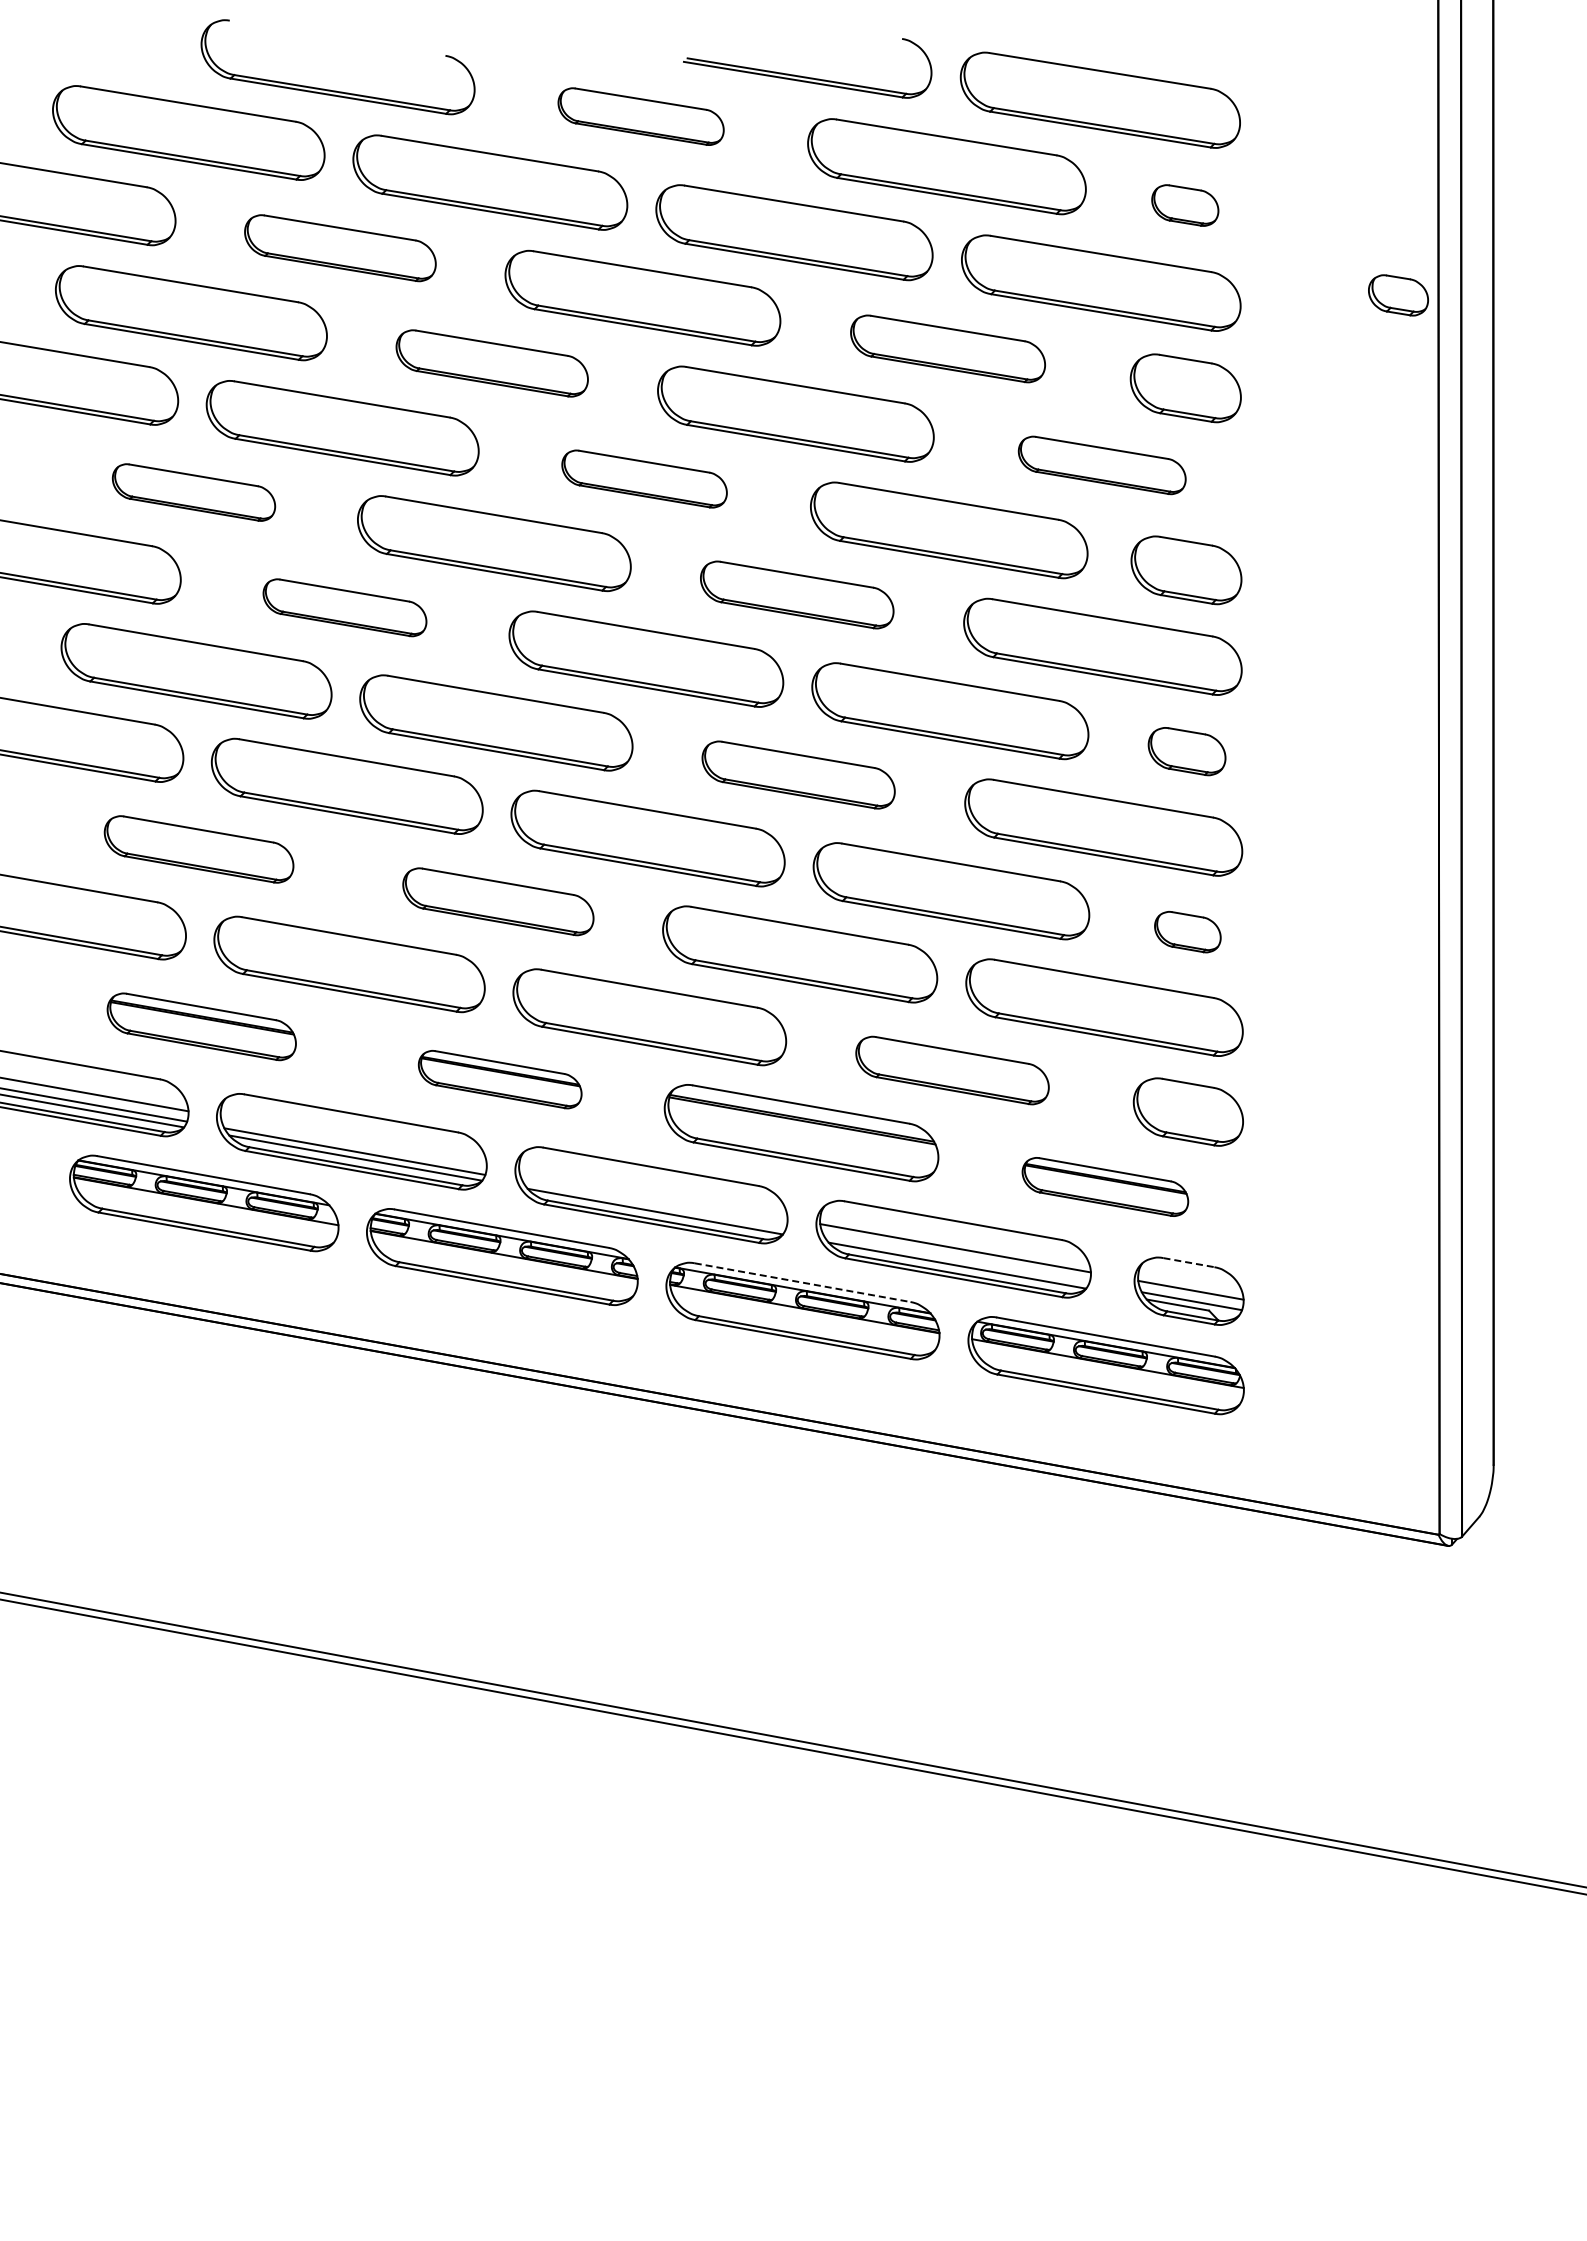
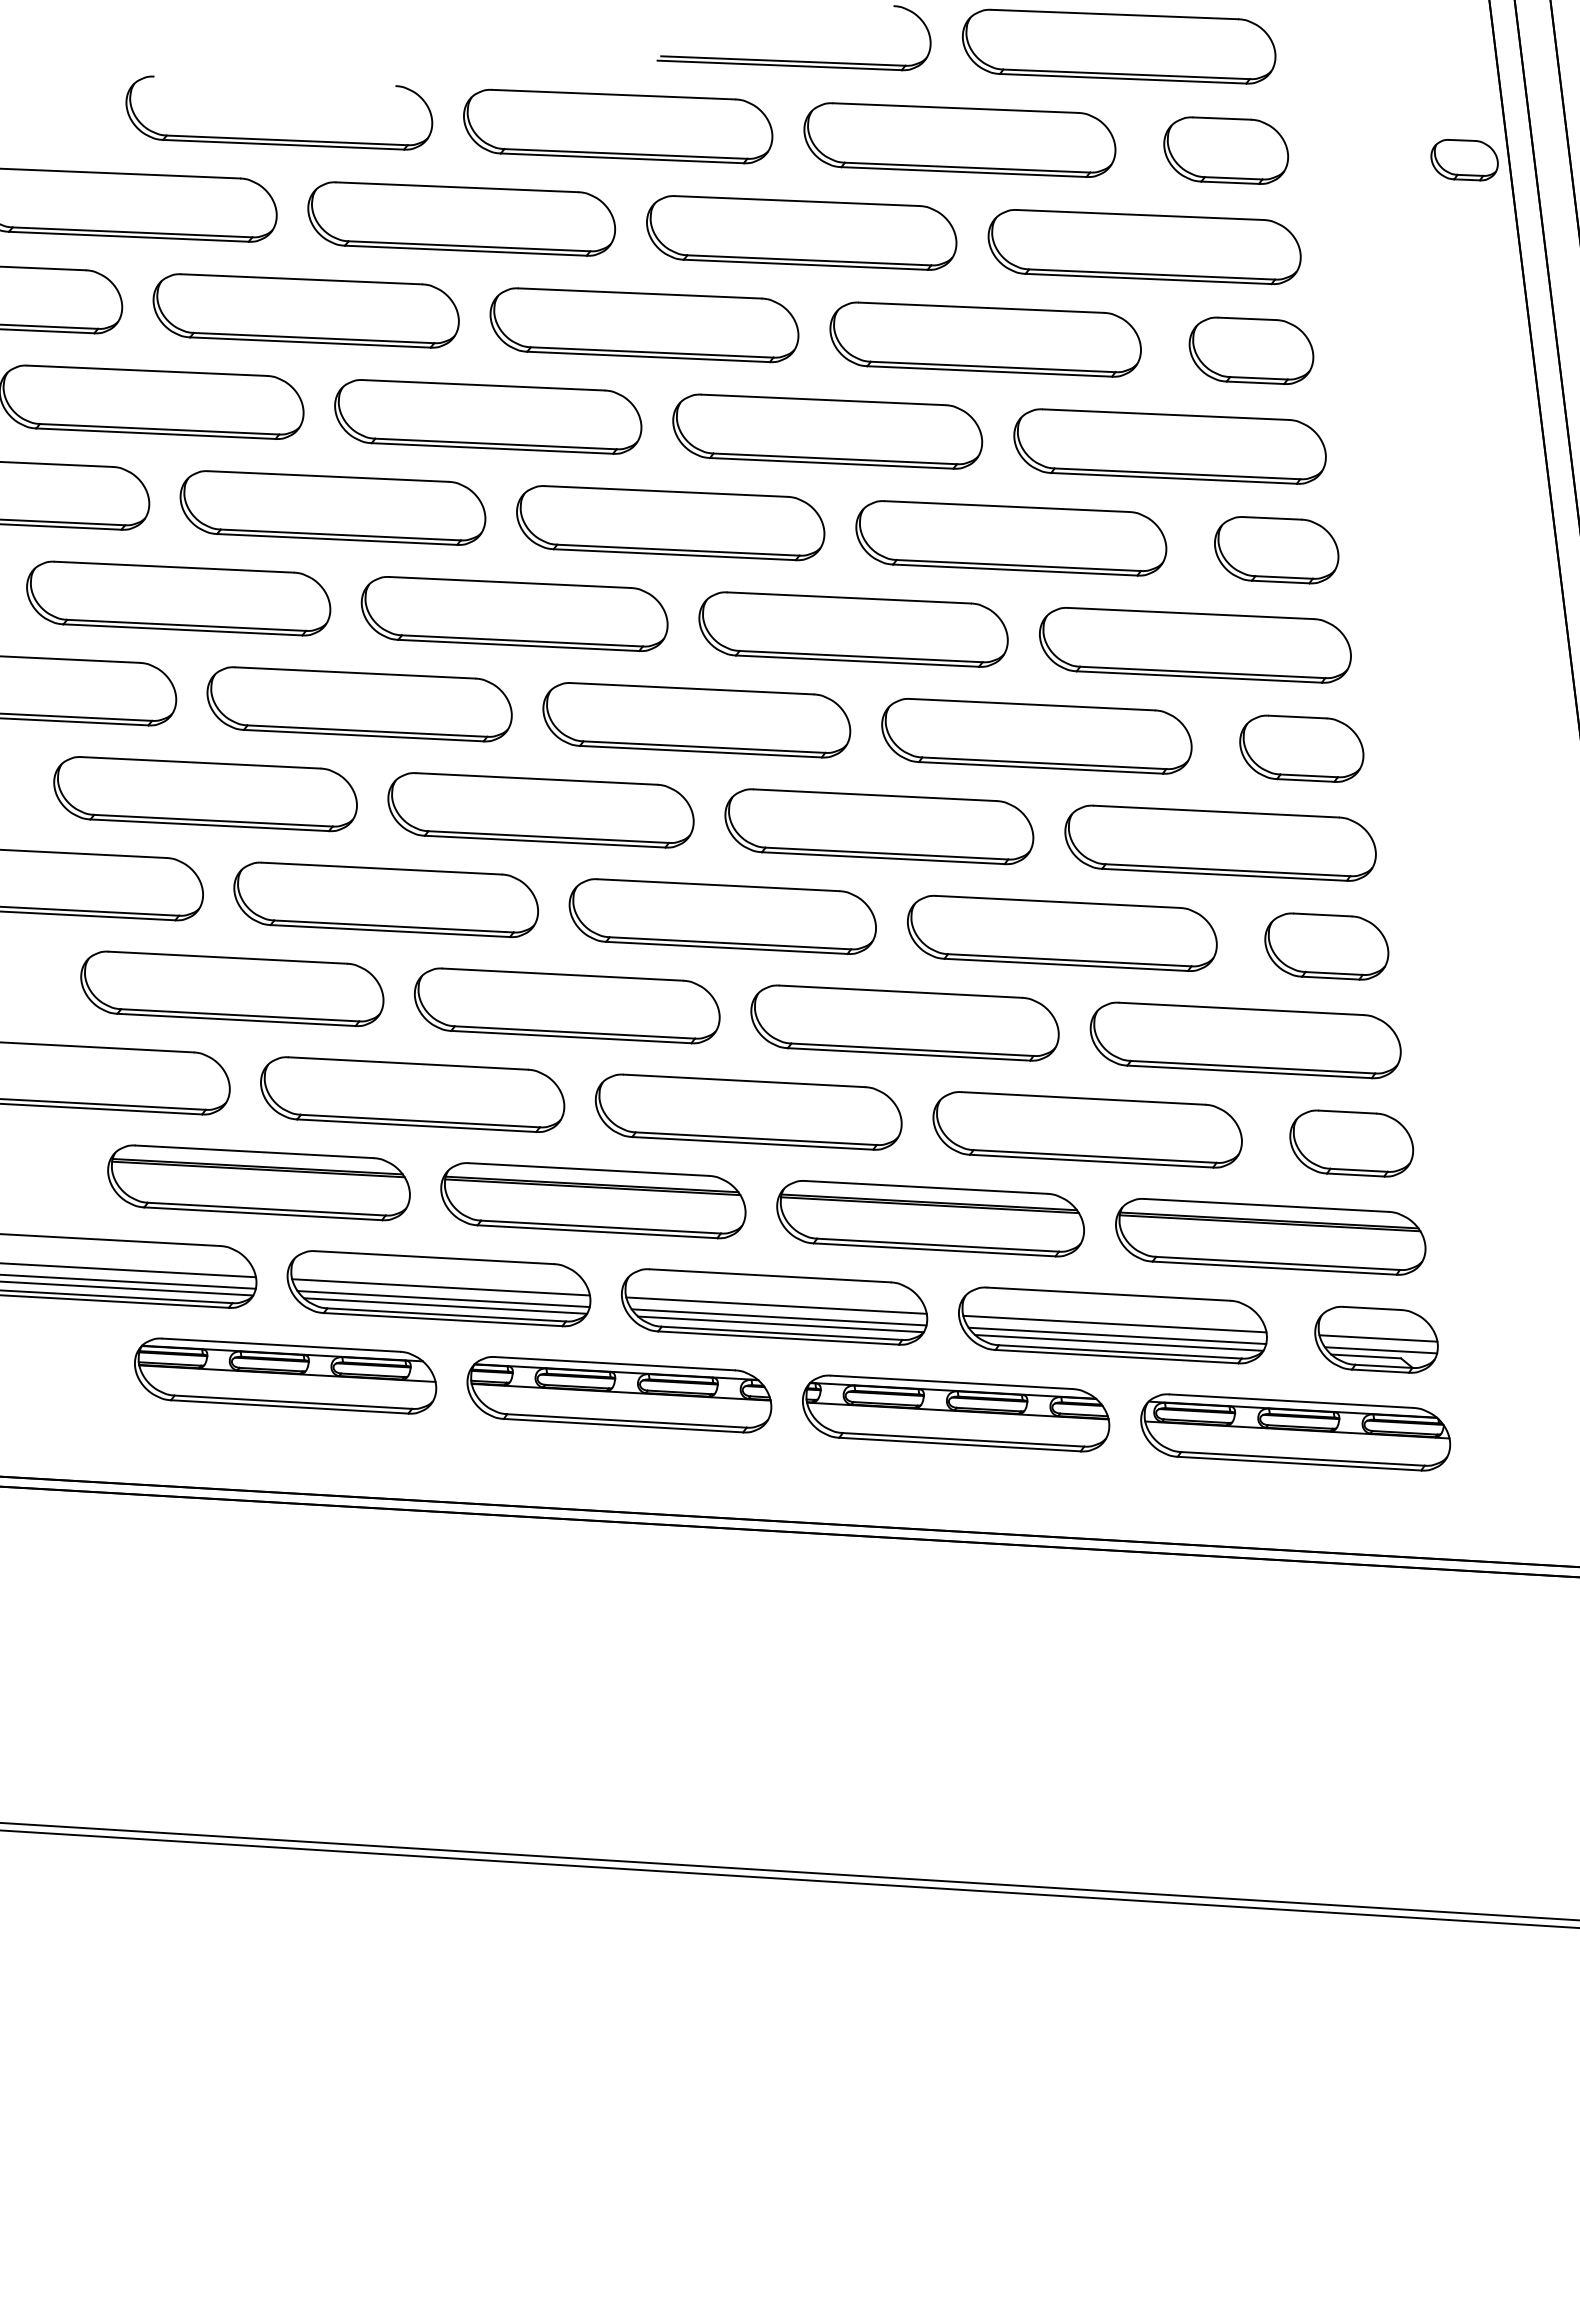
part: (640, 116) -> (617, 126), size x1.67
part: (1185, 205) -> (1226, 150), size x1.67
part: (340, 248) -> (306, 311), size x1.43
part: (1398, 295) -> (1464, 160), moved
part: (947, 348) -> (984, 339), size x1.43
part: (491, 363) -> (487, 417), size x1.43
part: (1102, 465) -> (1170, 446), size x1.67
part: (644, 478) -> (670, 522), size x1.67
part: (193, 492) -> (178, 598), size x1.67
part: (796, 594) -> (852, 629), size x1.43
part: (344, 607) -> (359, 704), size x1.67
part: (1186, 751) -> (1301, 748), size x1.43
part: (798, 774) -> (879, 826), size x1.43
part: (198, 849) -> (231, 989), size x1.43
part: (498, 901) -> (567, 1005), size x1.43
part: (1187, 931) -> (1326, 945), size x1.67
part: (201, 1026) -> (258, 1182), size x1.43
part: (952, 1070) -> (1087, 1129), size x1.43
part: (499, 1079) -> (592, 1200), size x1.67
line: (353, 1140) -> (440, 1287), added
part: (1105, 1186) -> (1270, 1236), size x1.67
line: (653, 1194) -> (776, 1305), added
line: (654, 1204) -> (779, 1316), added
line: (956, 1258) -> (1117, 1335), added
line: (1188, 1262) -> (1372, 1308), dashed -> solid
line: (802, 1282) -> (951, 1382), dashed -> solid

